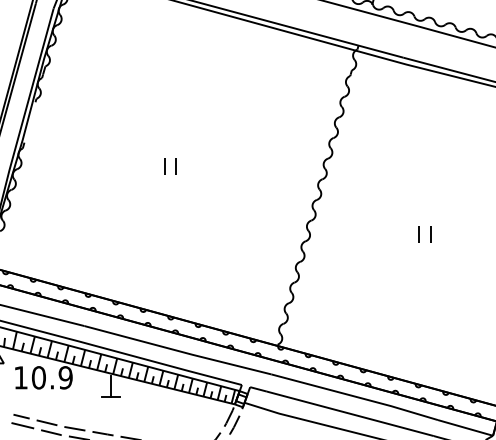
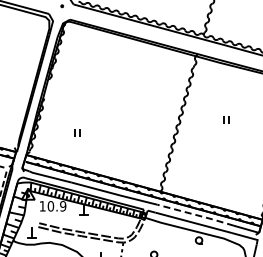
part: (171, 164) -> (77, 132), moved
part: (424, 234) -> (226, 119), moved
line: (354, 395) -> (195, 214), solid -> dashed

